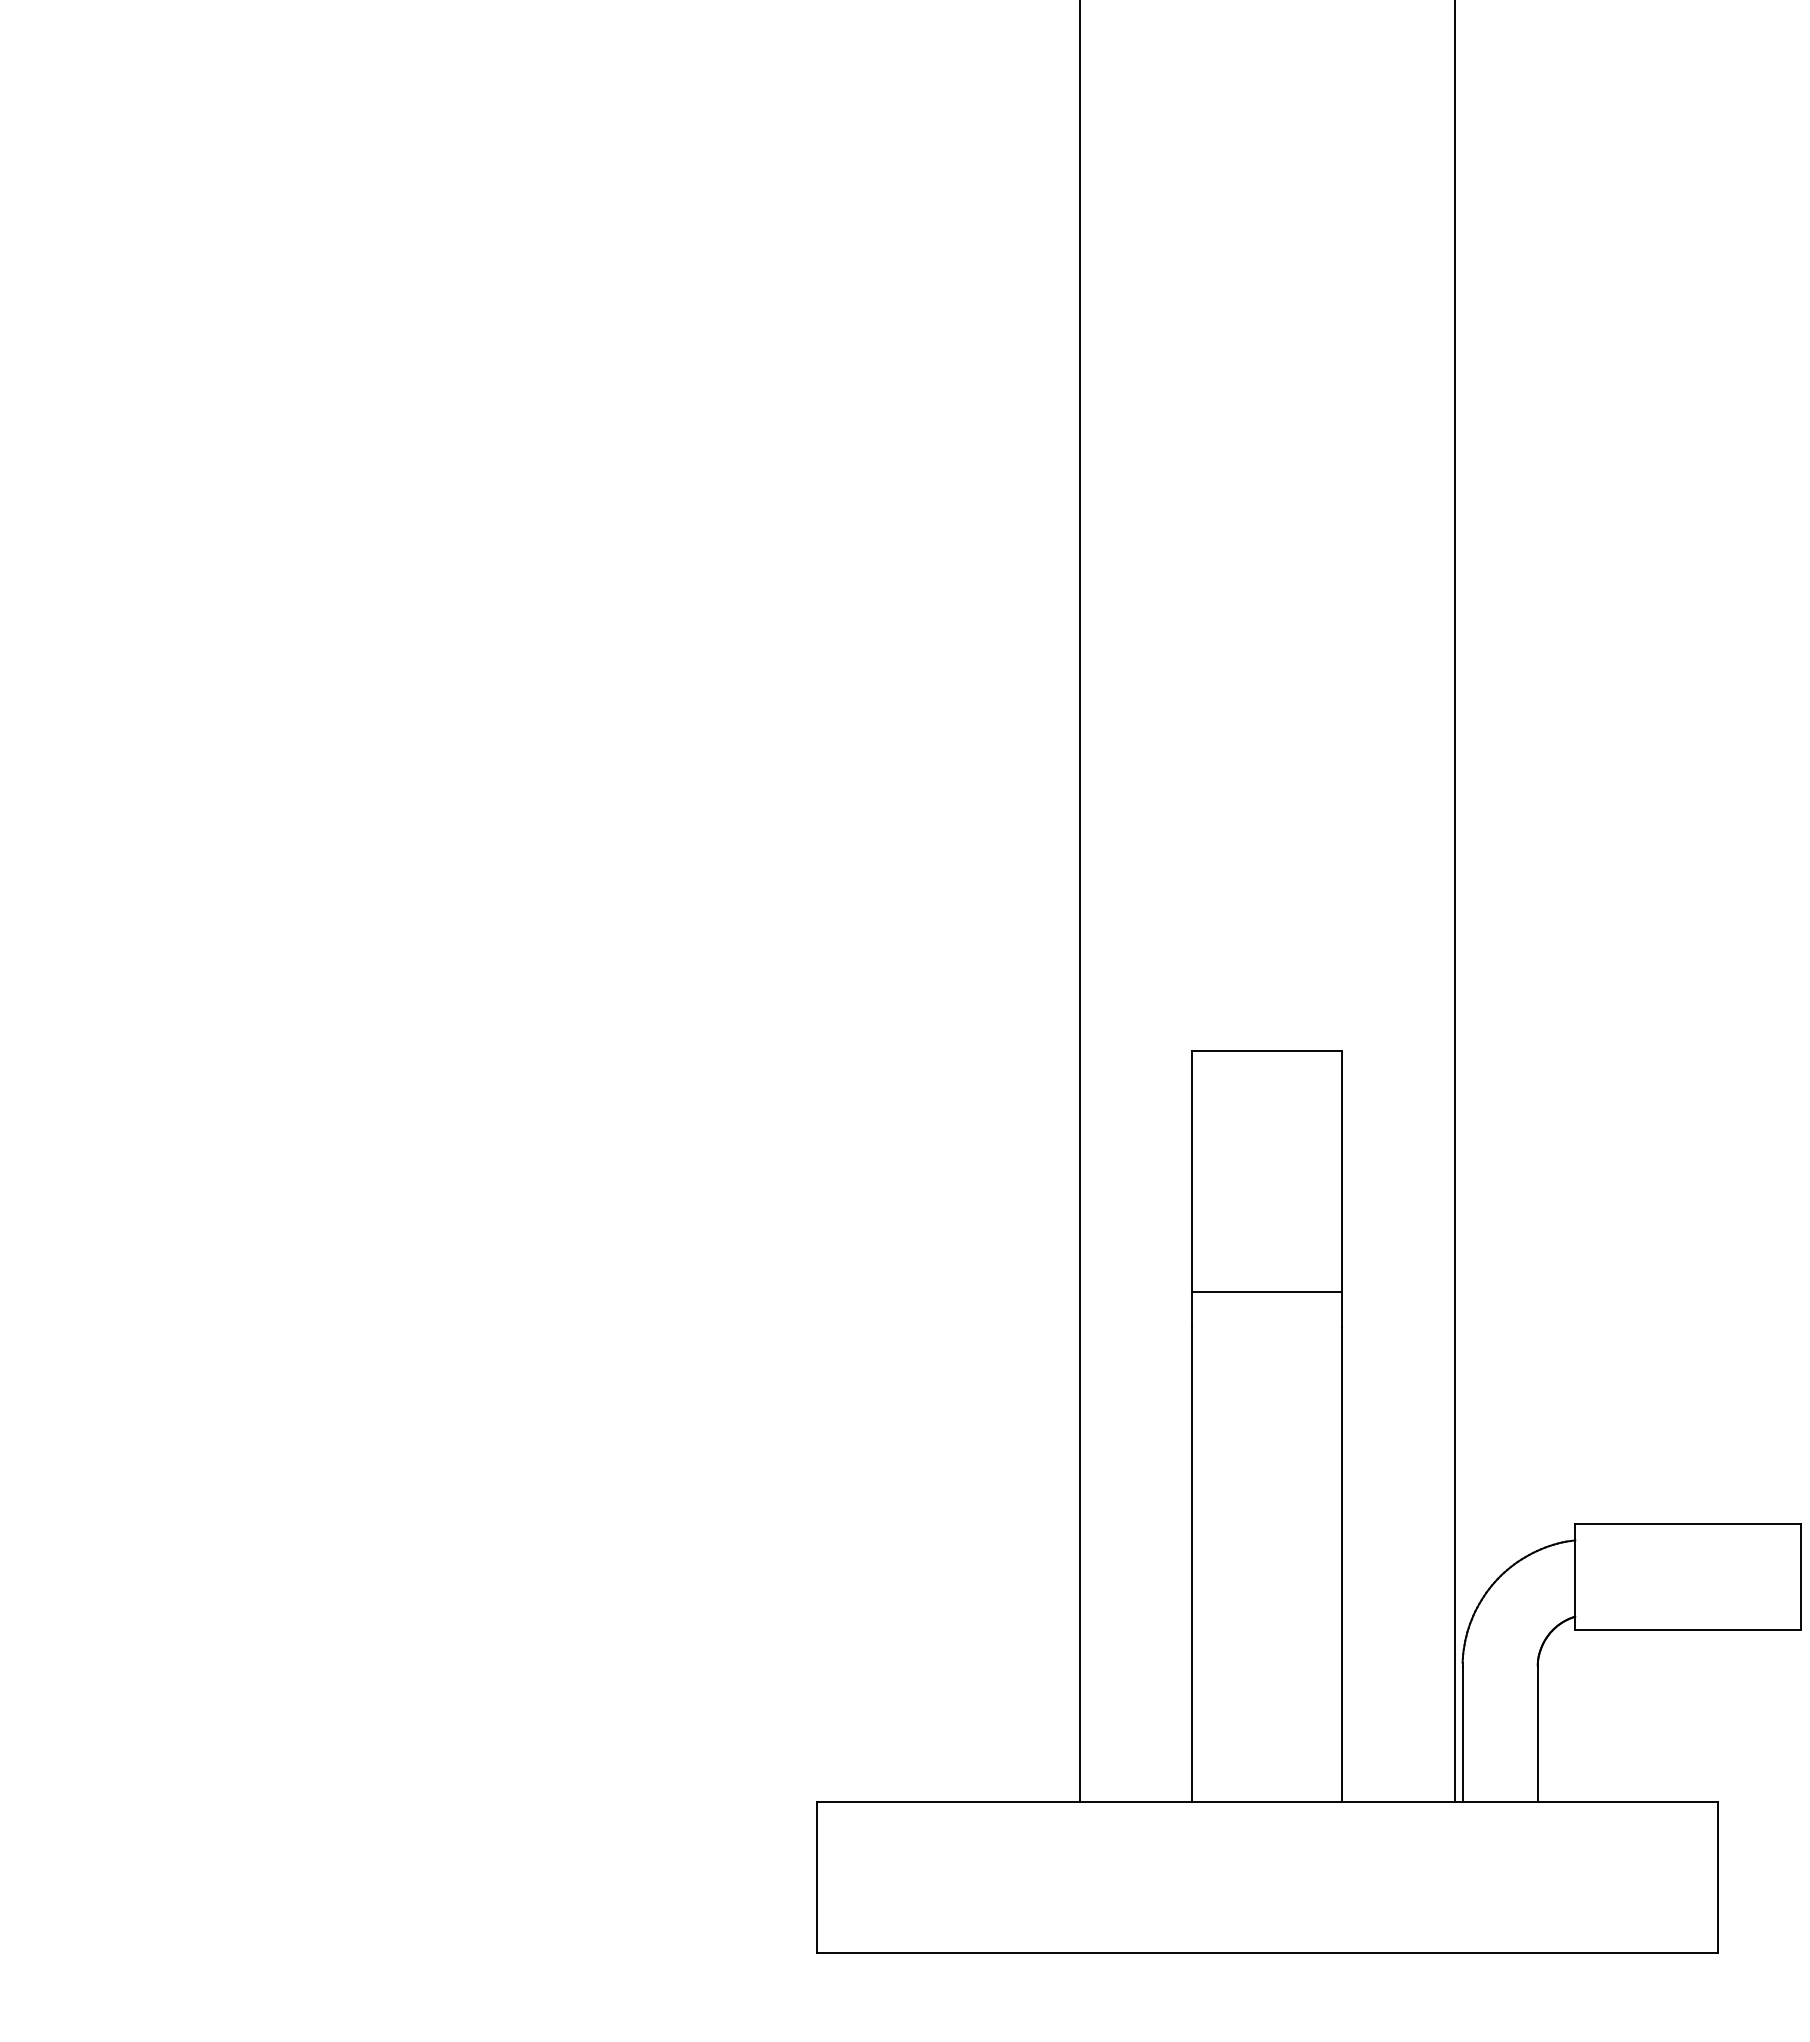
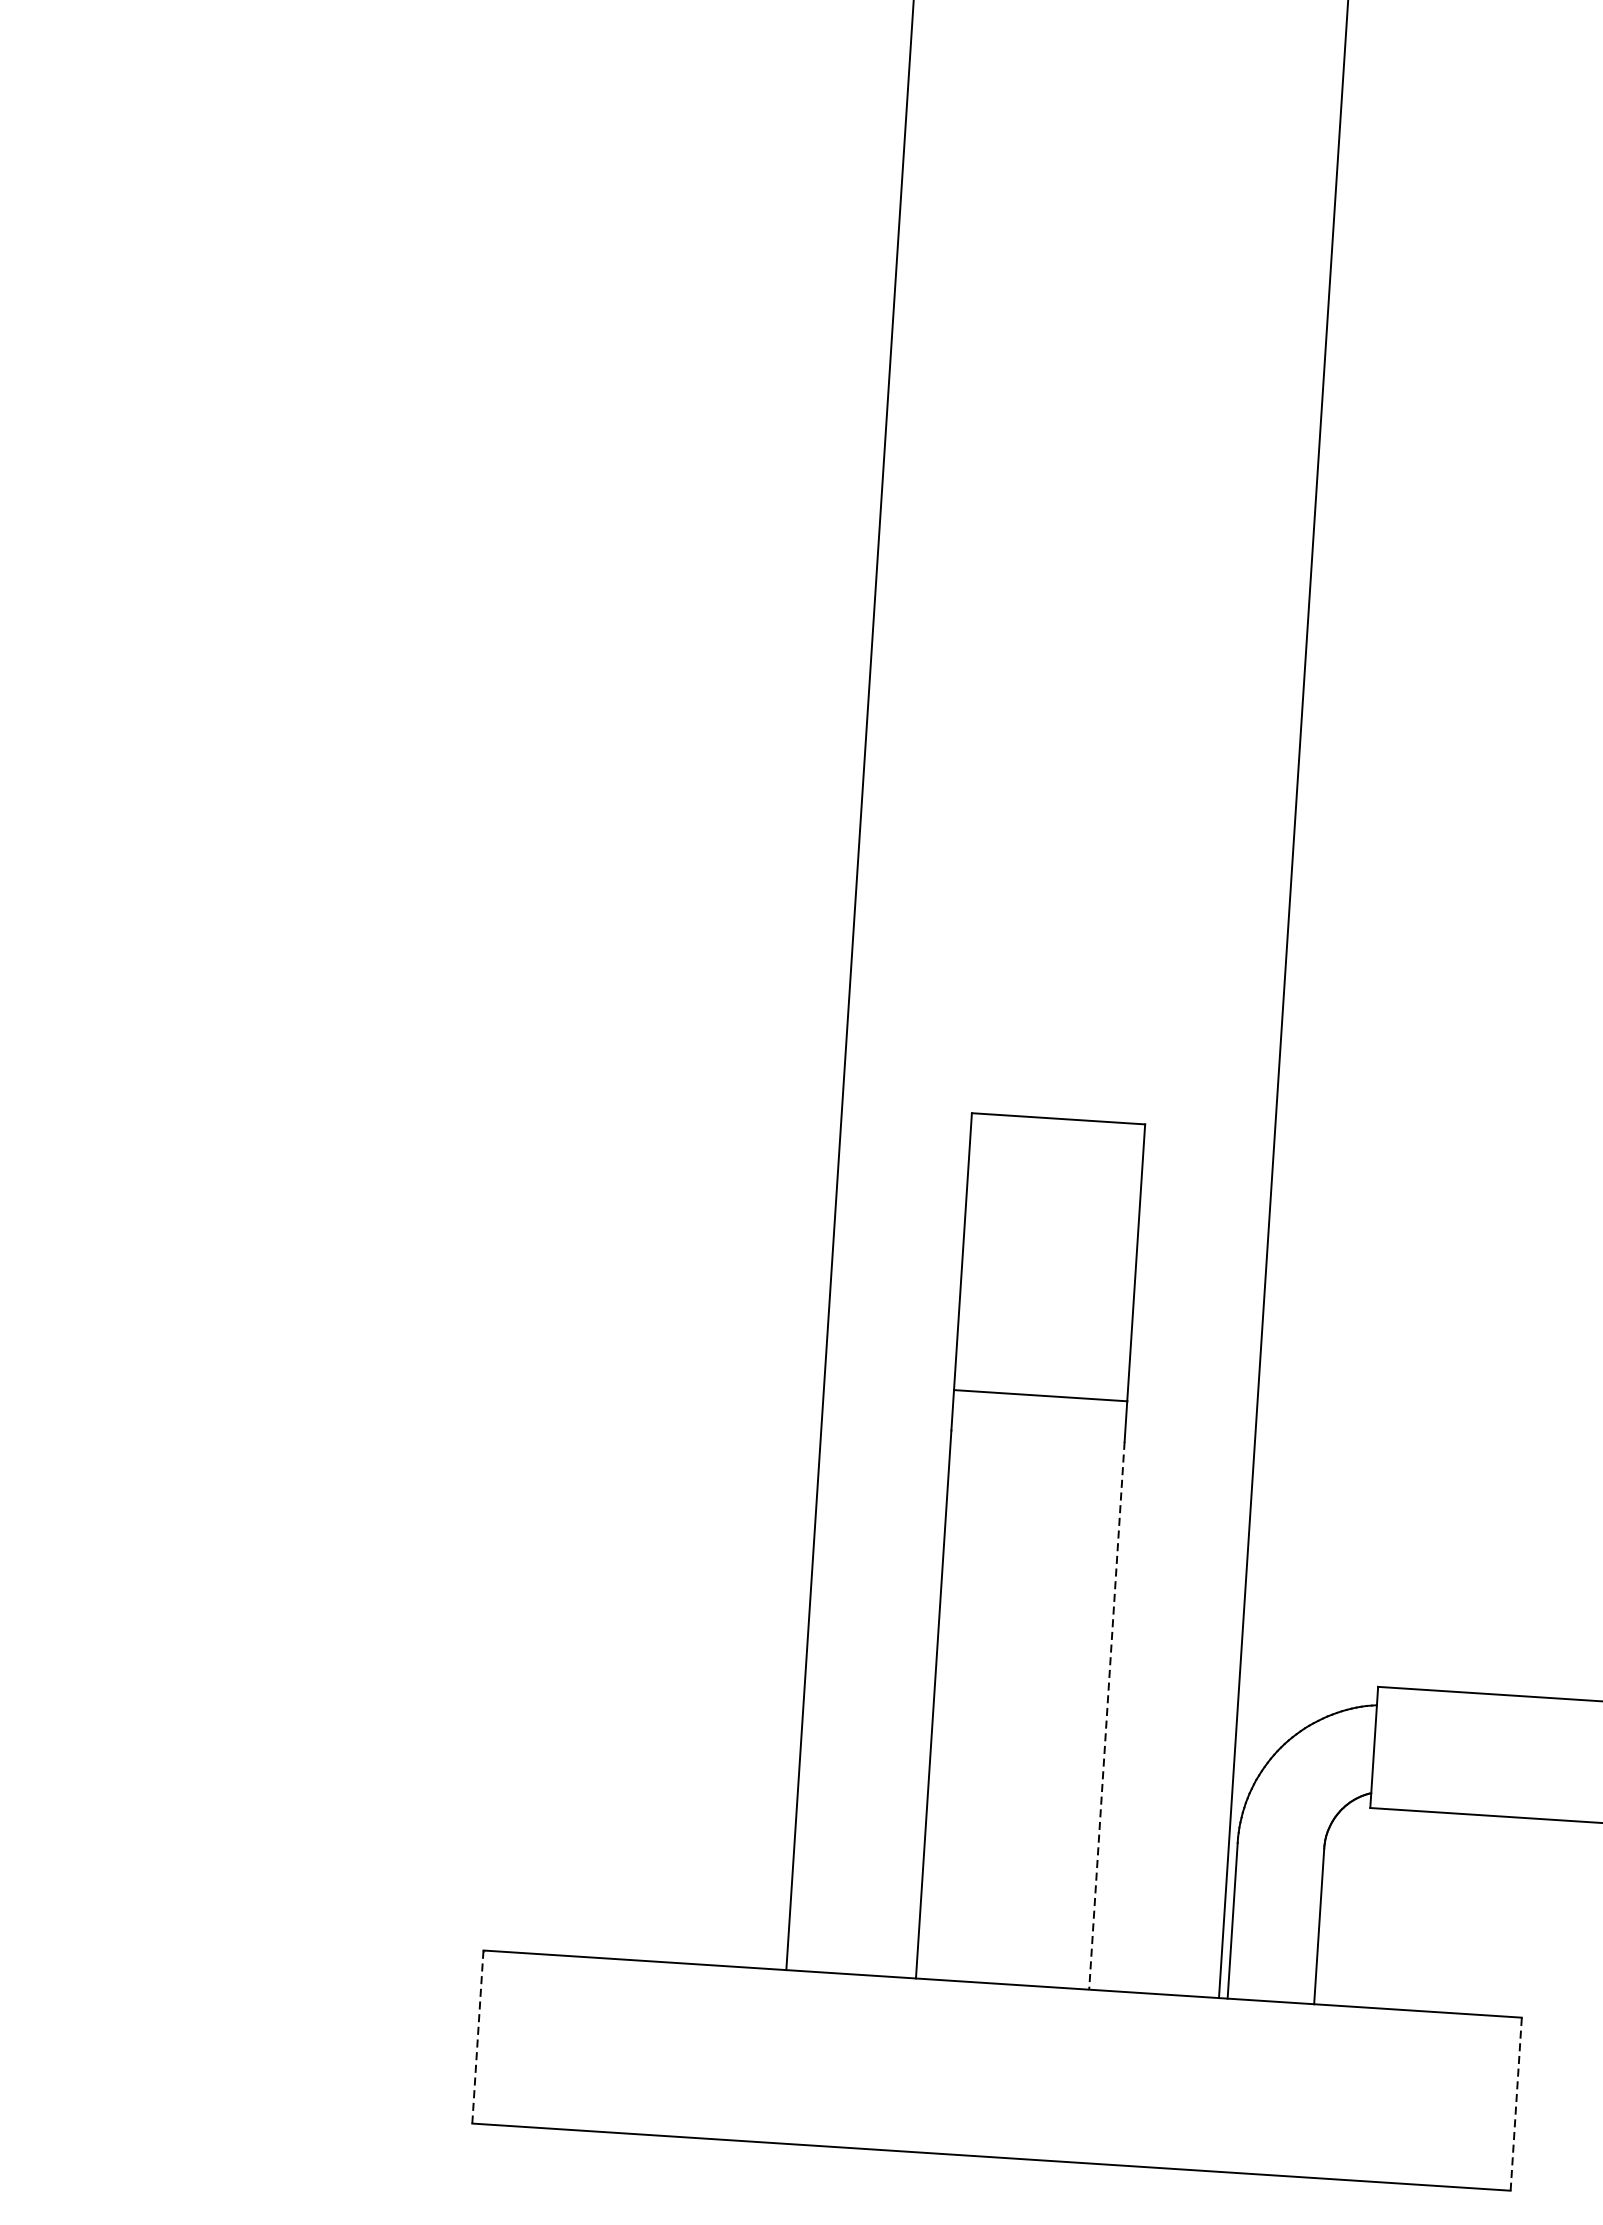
line: (1342, 1564) -> (1107, 1715), solid -> dashed
line: (816, 1876) -> (477, 2035), solid -> dashed
line: (1717, 1876) -> (1515, 2103), solid -> dashed

